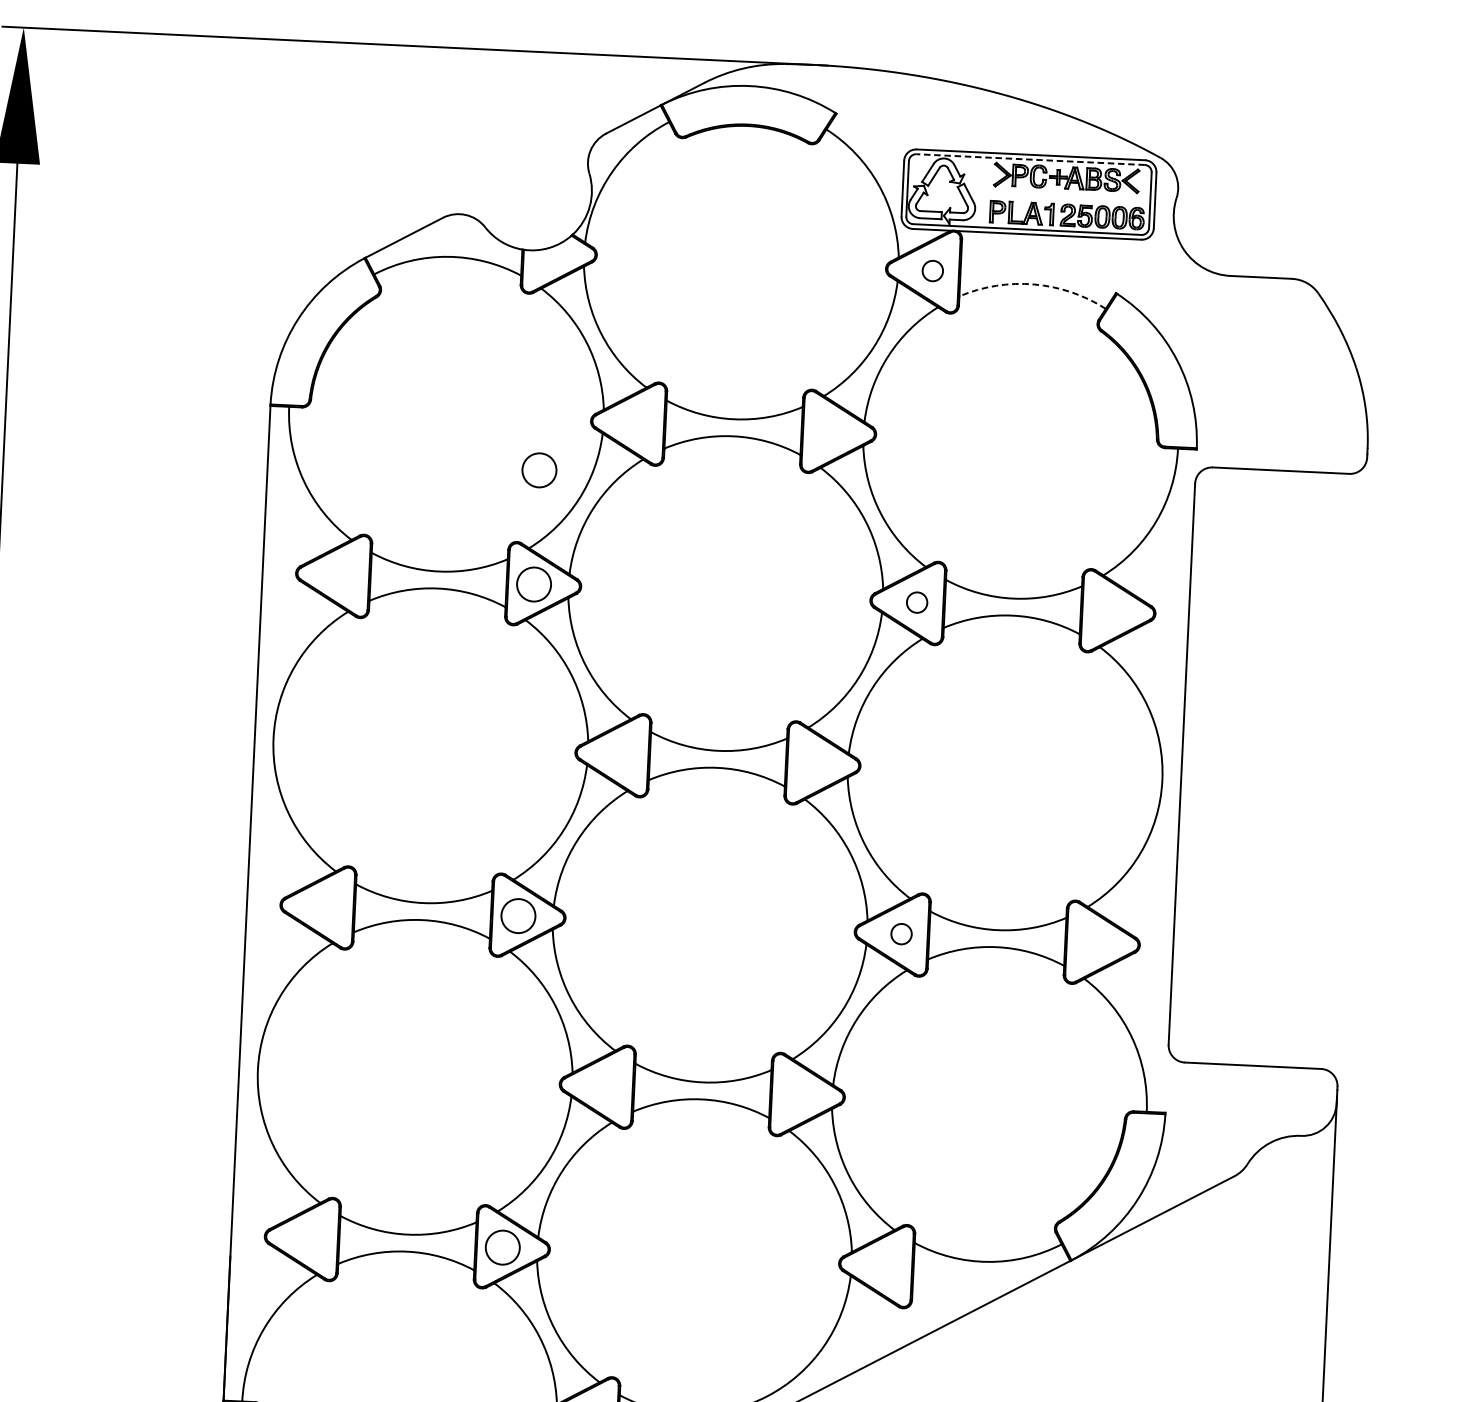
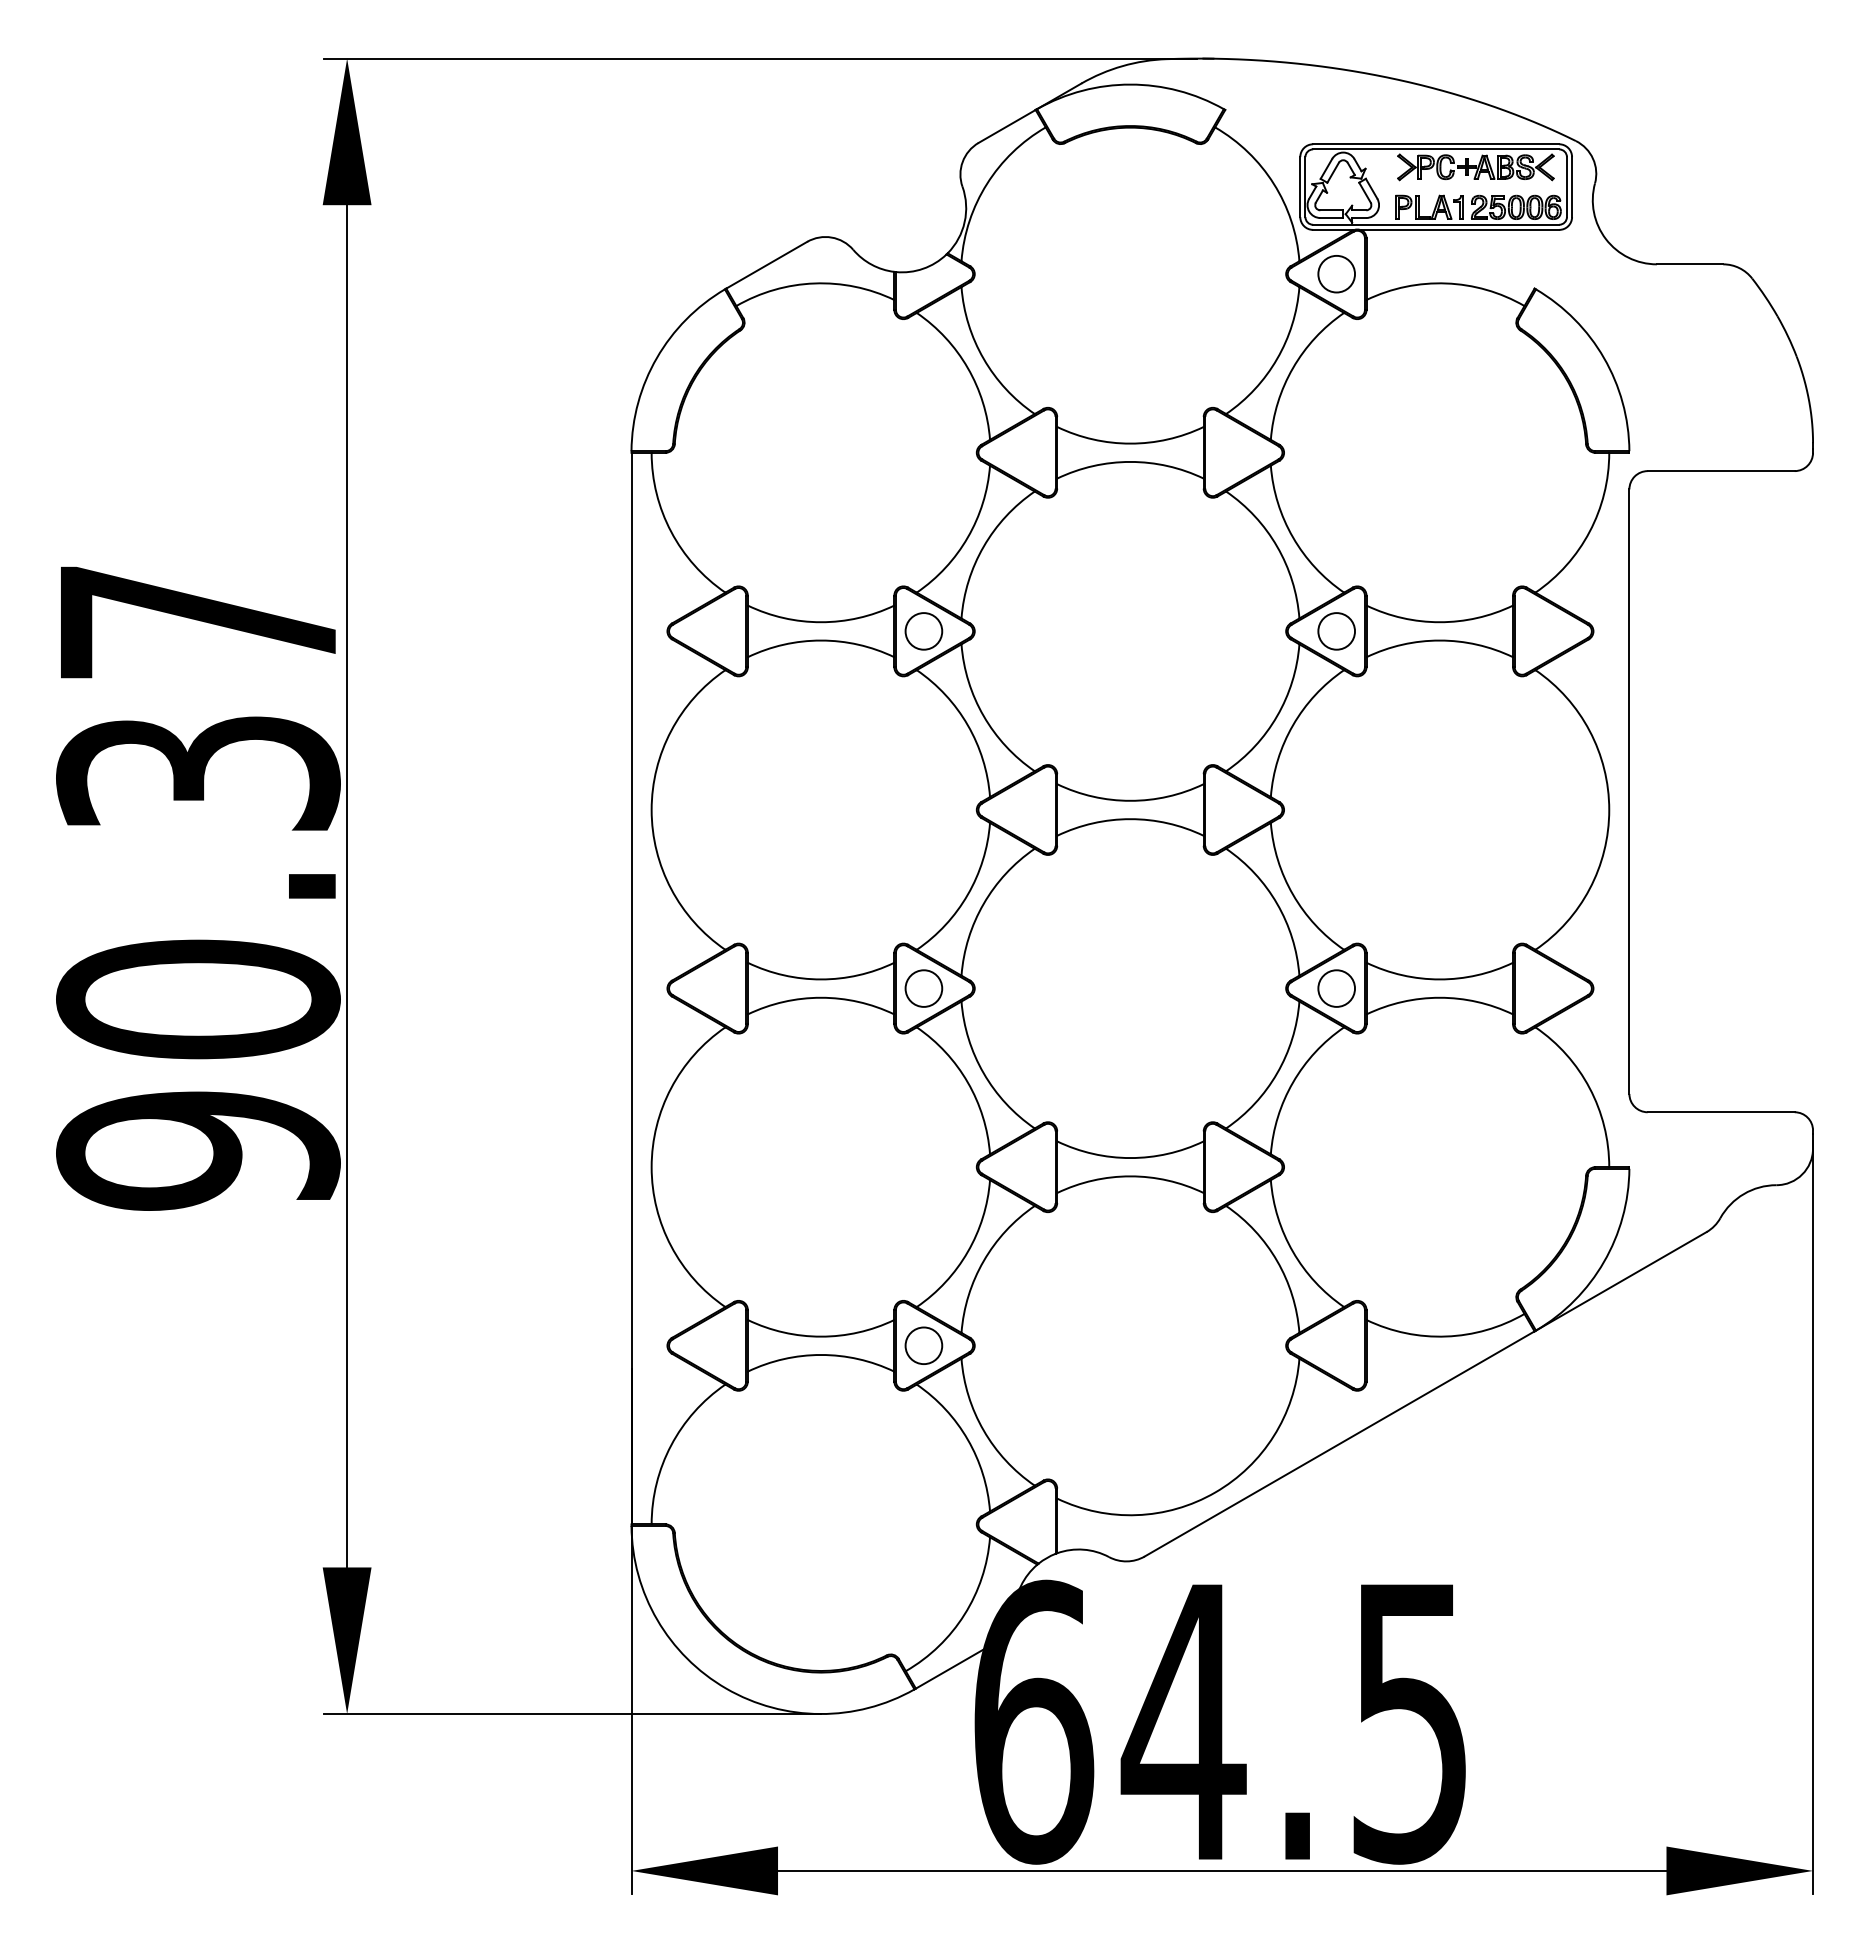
line: (1030, 159) -> (1435, 149), dashed -> solid
circle: (932, 270) -> (1336, 273), size x1.67
arc: (1034, 284) -> (1446, 283), dashed -> solid
circle: (539, 470) -> (923, 508), removed
circle: (917, 602) -> (1336, 631), size x1.67
circle: (901, 934) -> (1336, 988), size x1.67

